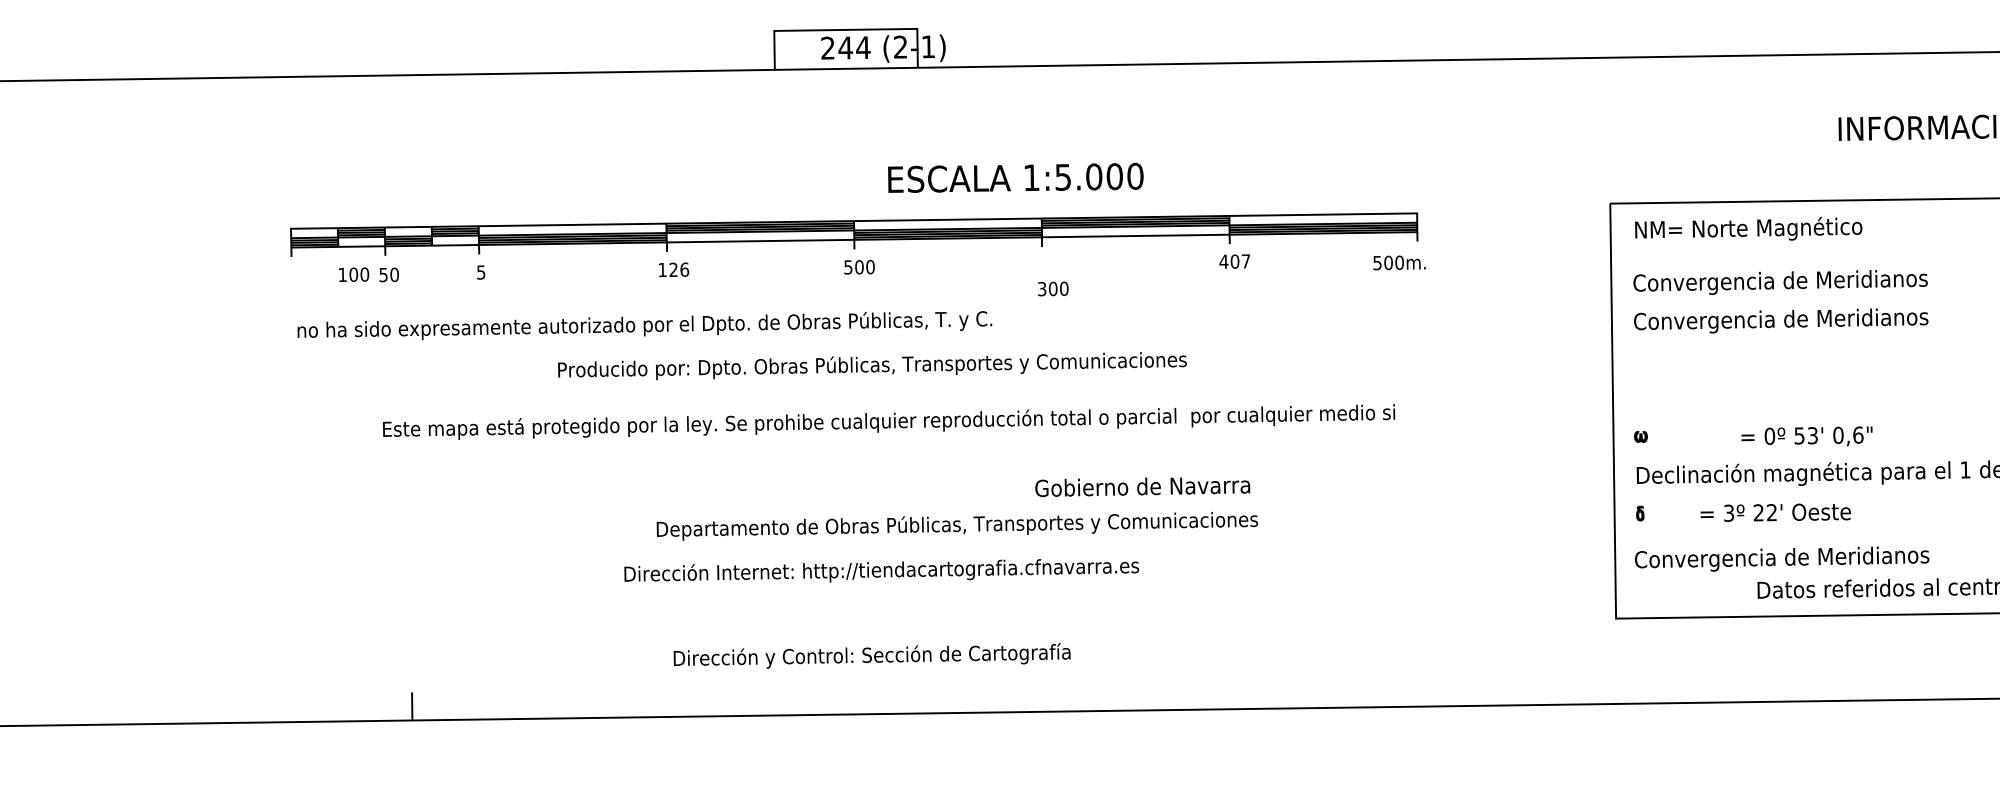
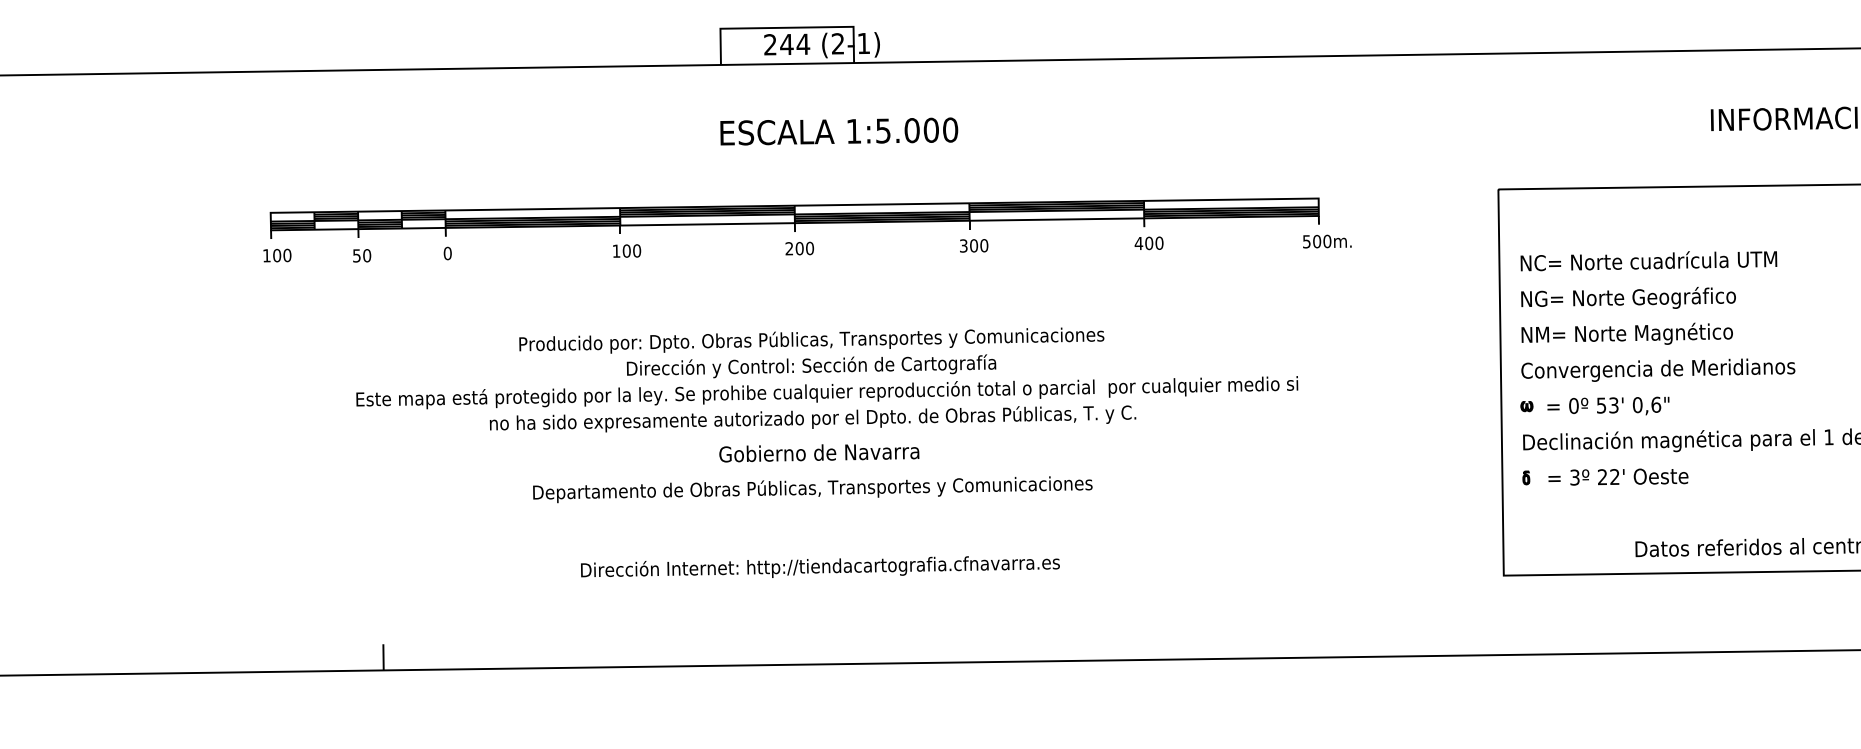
text: (1016, 177) -> (839, 131), moved
text: (1747, 228) -> (1626, 333), moved
text: (1246, 260) -> (1159, 242), 407 -> 400
text: (1399, 262) -> (1327, 241), moved
text: (848, 267) -> (789, 248), 500 -> 200
text: (678, 269) -> (631, 250), 126 -> 100
text: (480, 272) -> (447, 253), 5 -> 0
text: (354, 274) -> (277, 255), moved
text: (1780, 282) -> (1656, 262), Convergencia de Meridianos -> NC= Norte cuadrícula UTM
text: (1053, 288) -> (974, 245), moved
text: (1781, 320) -> (1657, 298), Convergencia de Meridianos -> NG= Norte Geográfico
text: (644, 325) -> (812, 418), moved
text: (1807, 435) -> (1608, 405), moved
text: (1142, 487) -> (819, 453), moved
text: (1775, 512) -> (1618, 476), moved
text: (957, 526) -> (812, 489), moved
text: (1782, 558) -> (1658, 369), moved
text: (881, 570) -> (820, 566), moved
text: (872, 656) -> (811, 366), moved

